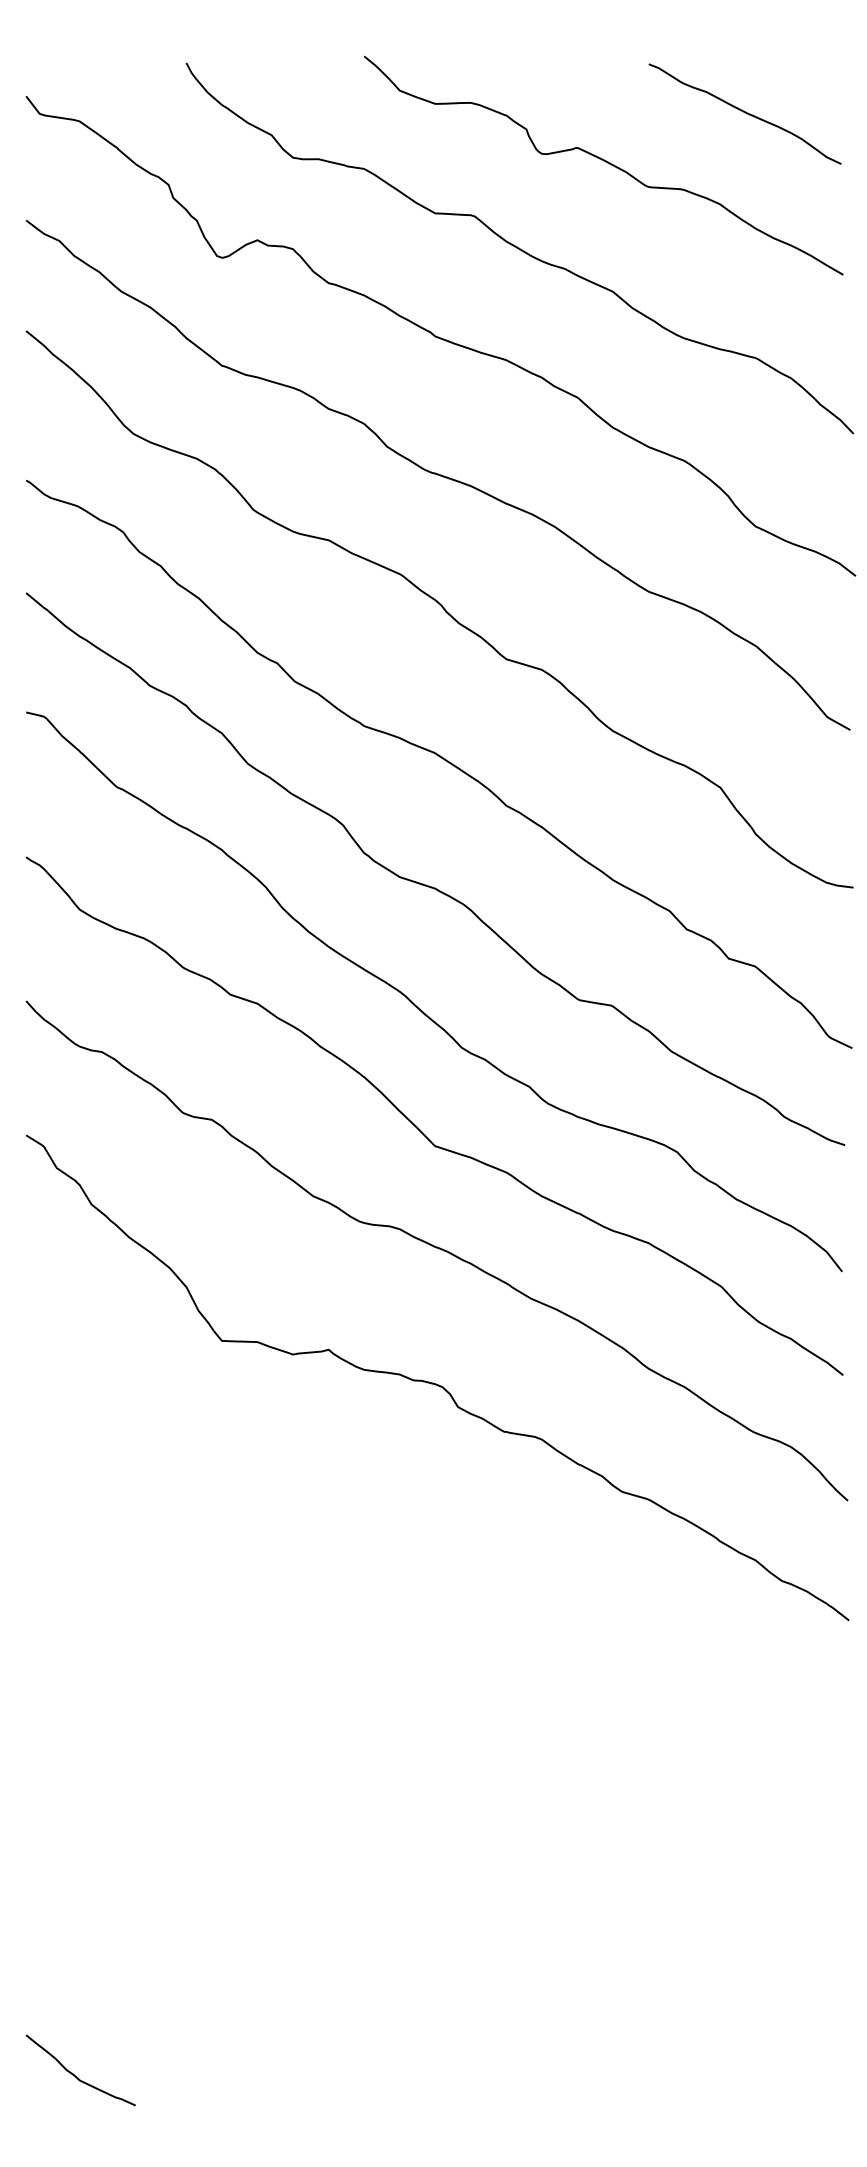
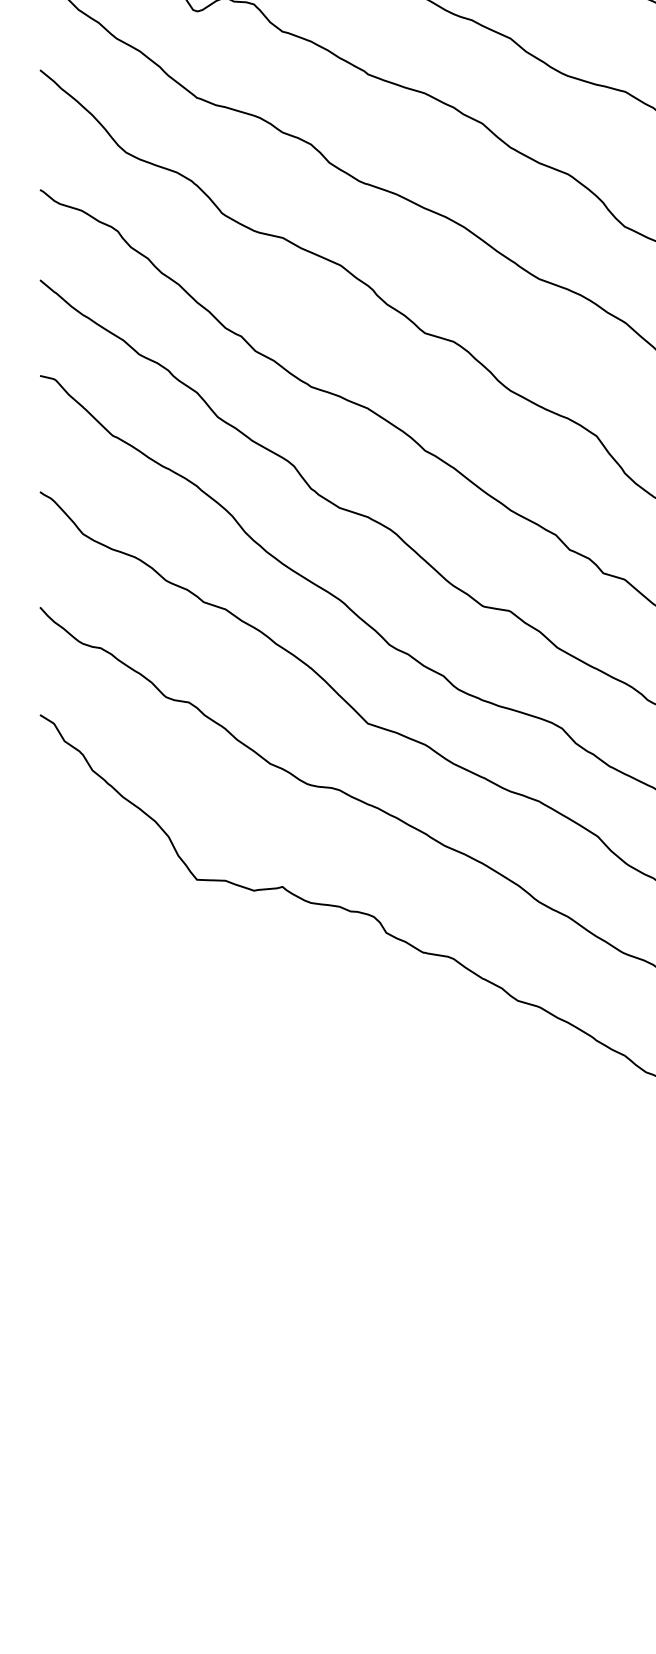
curve: (75, 2075) -> (79, 1468), removed

